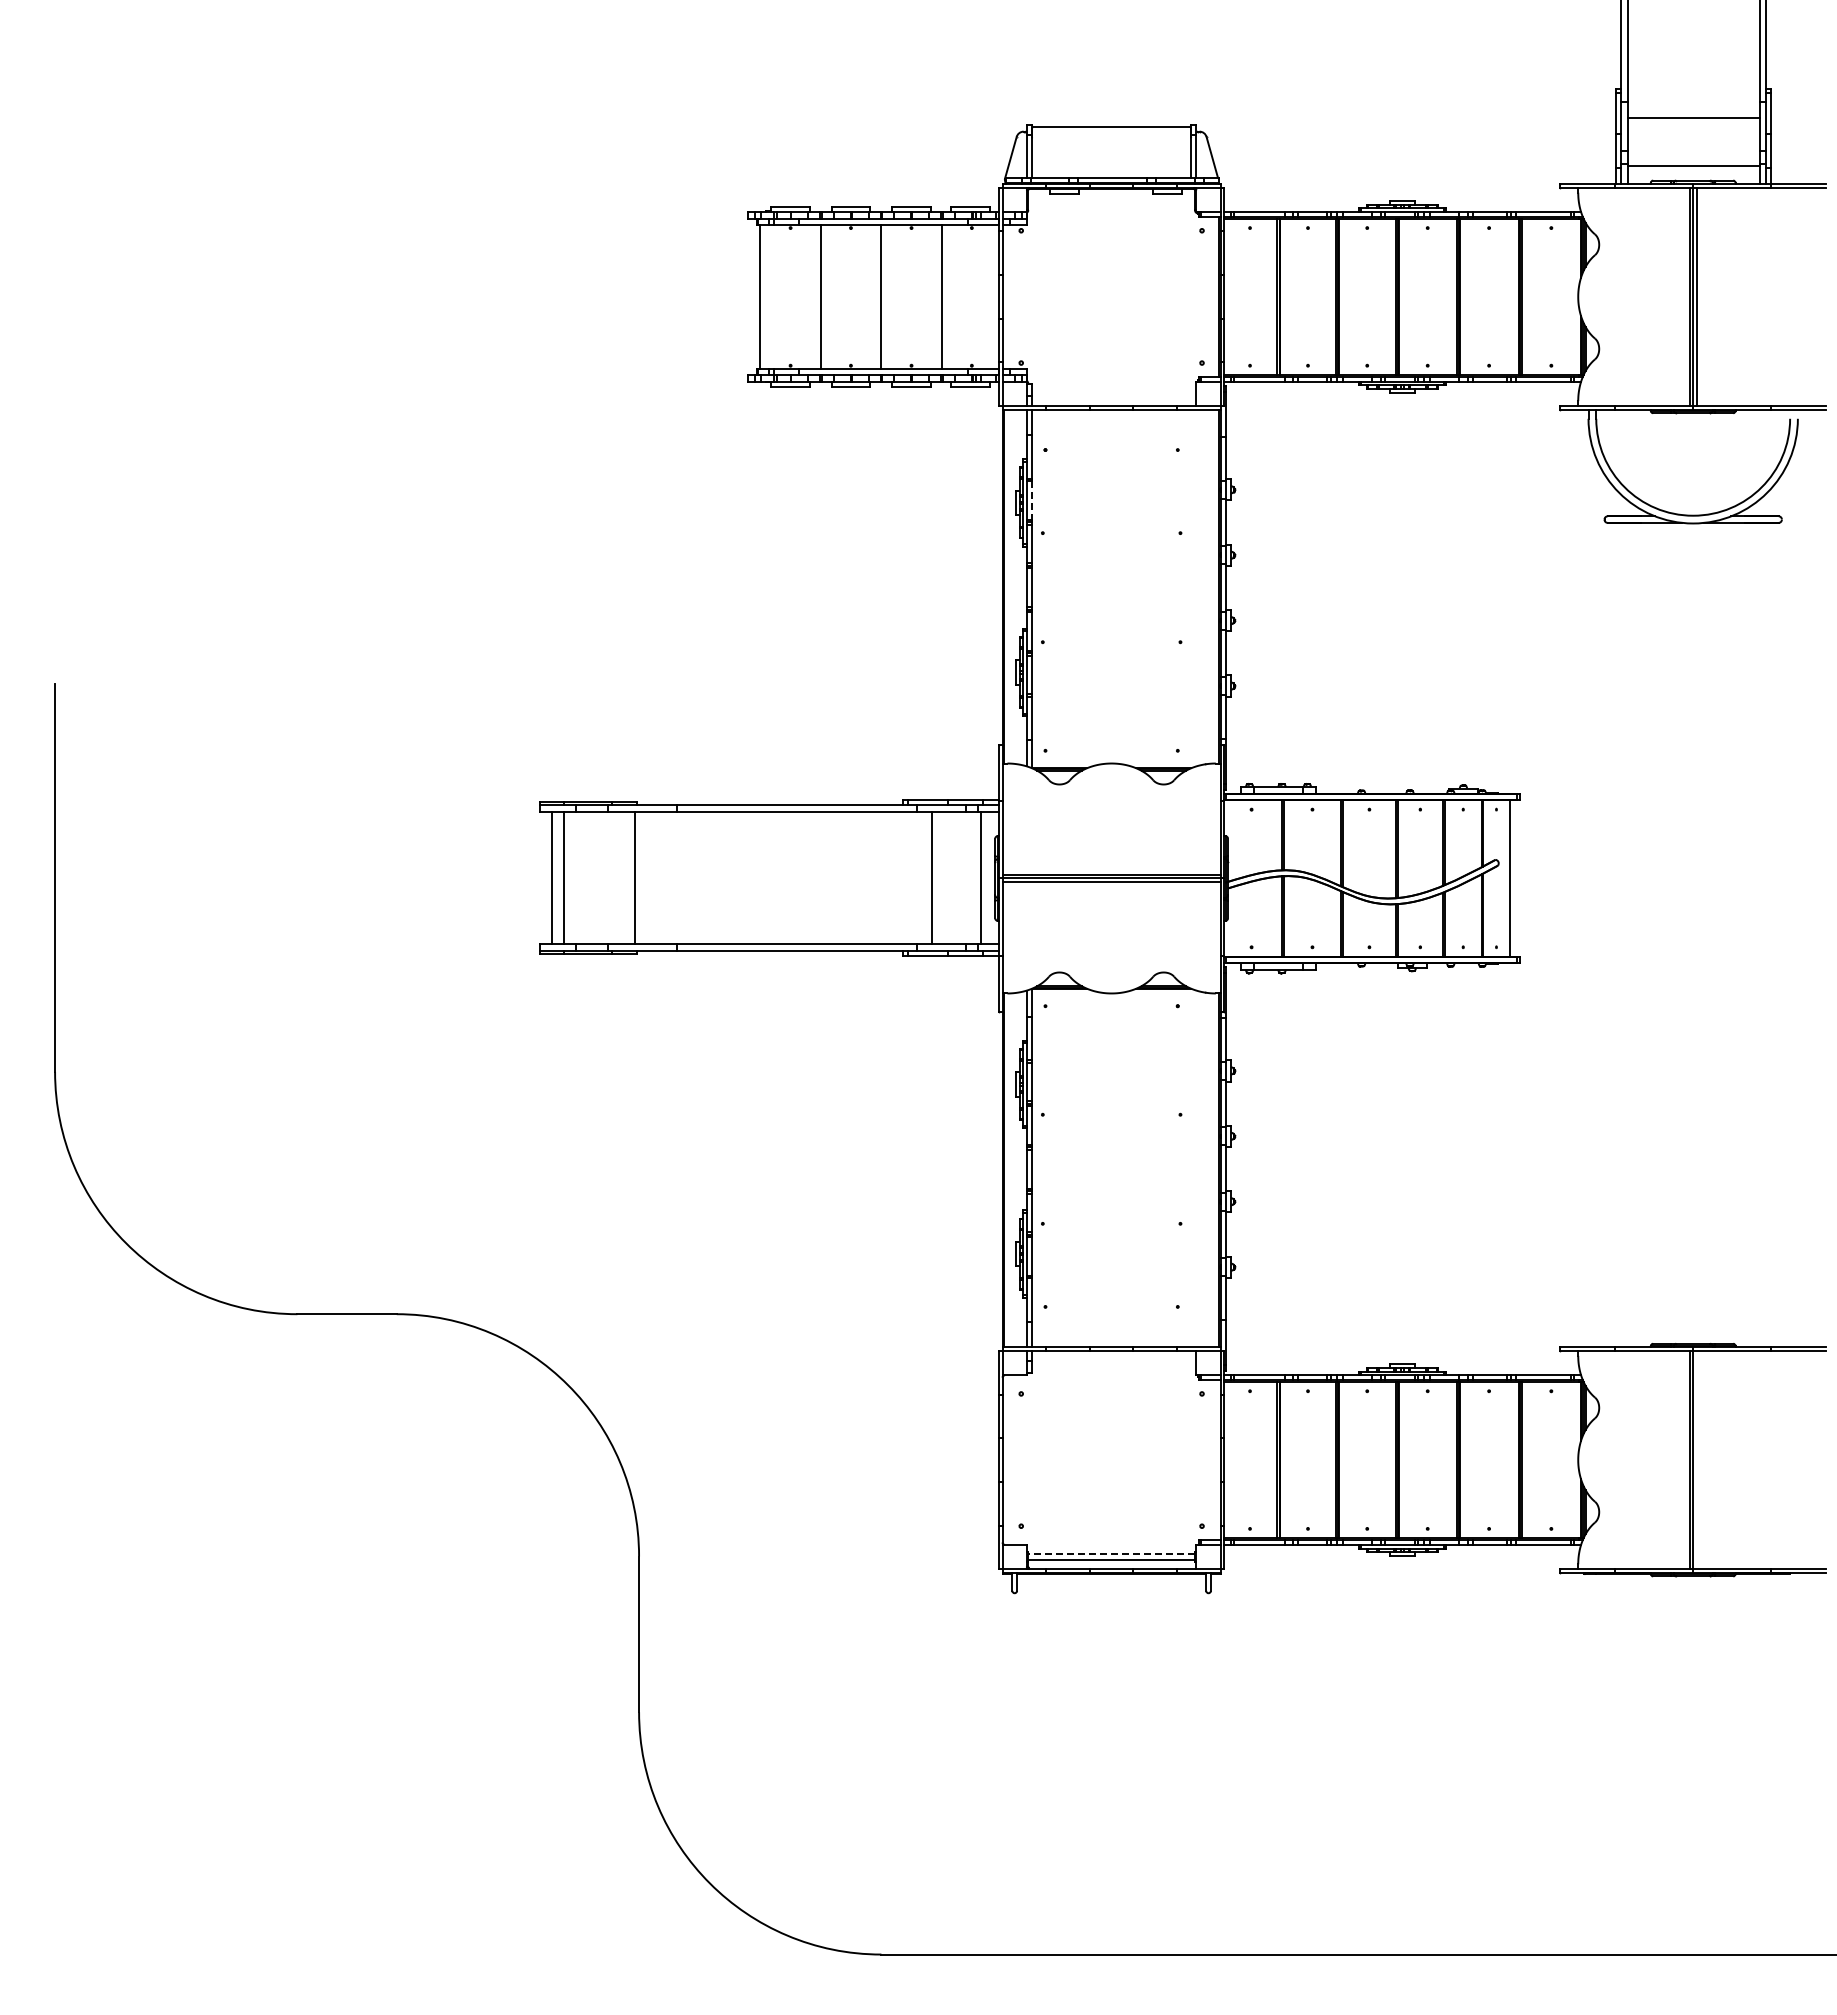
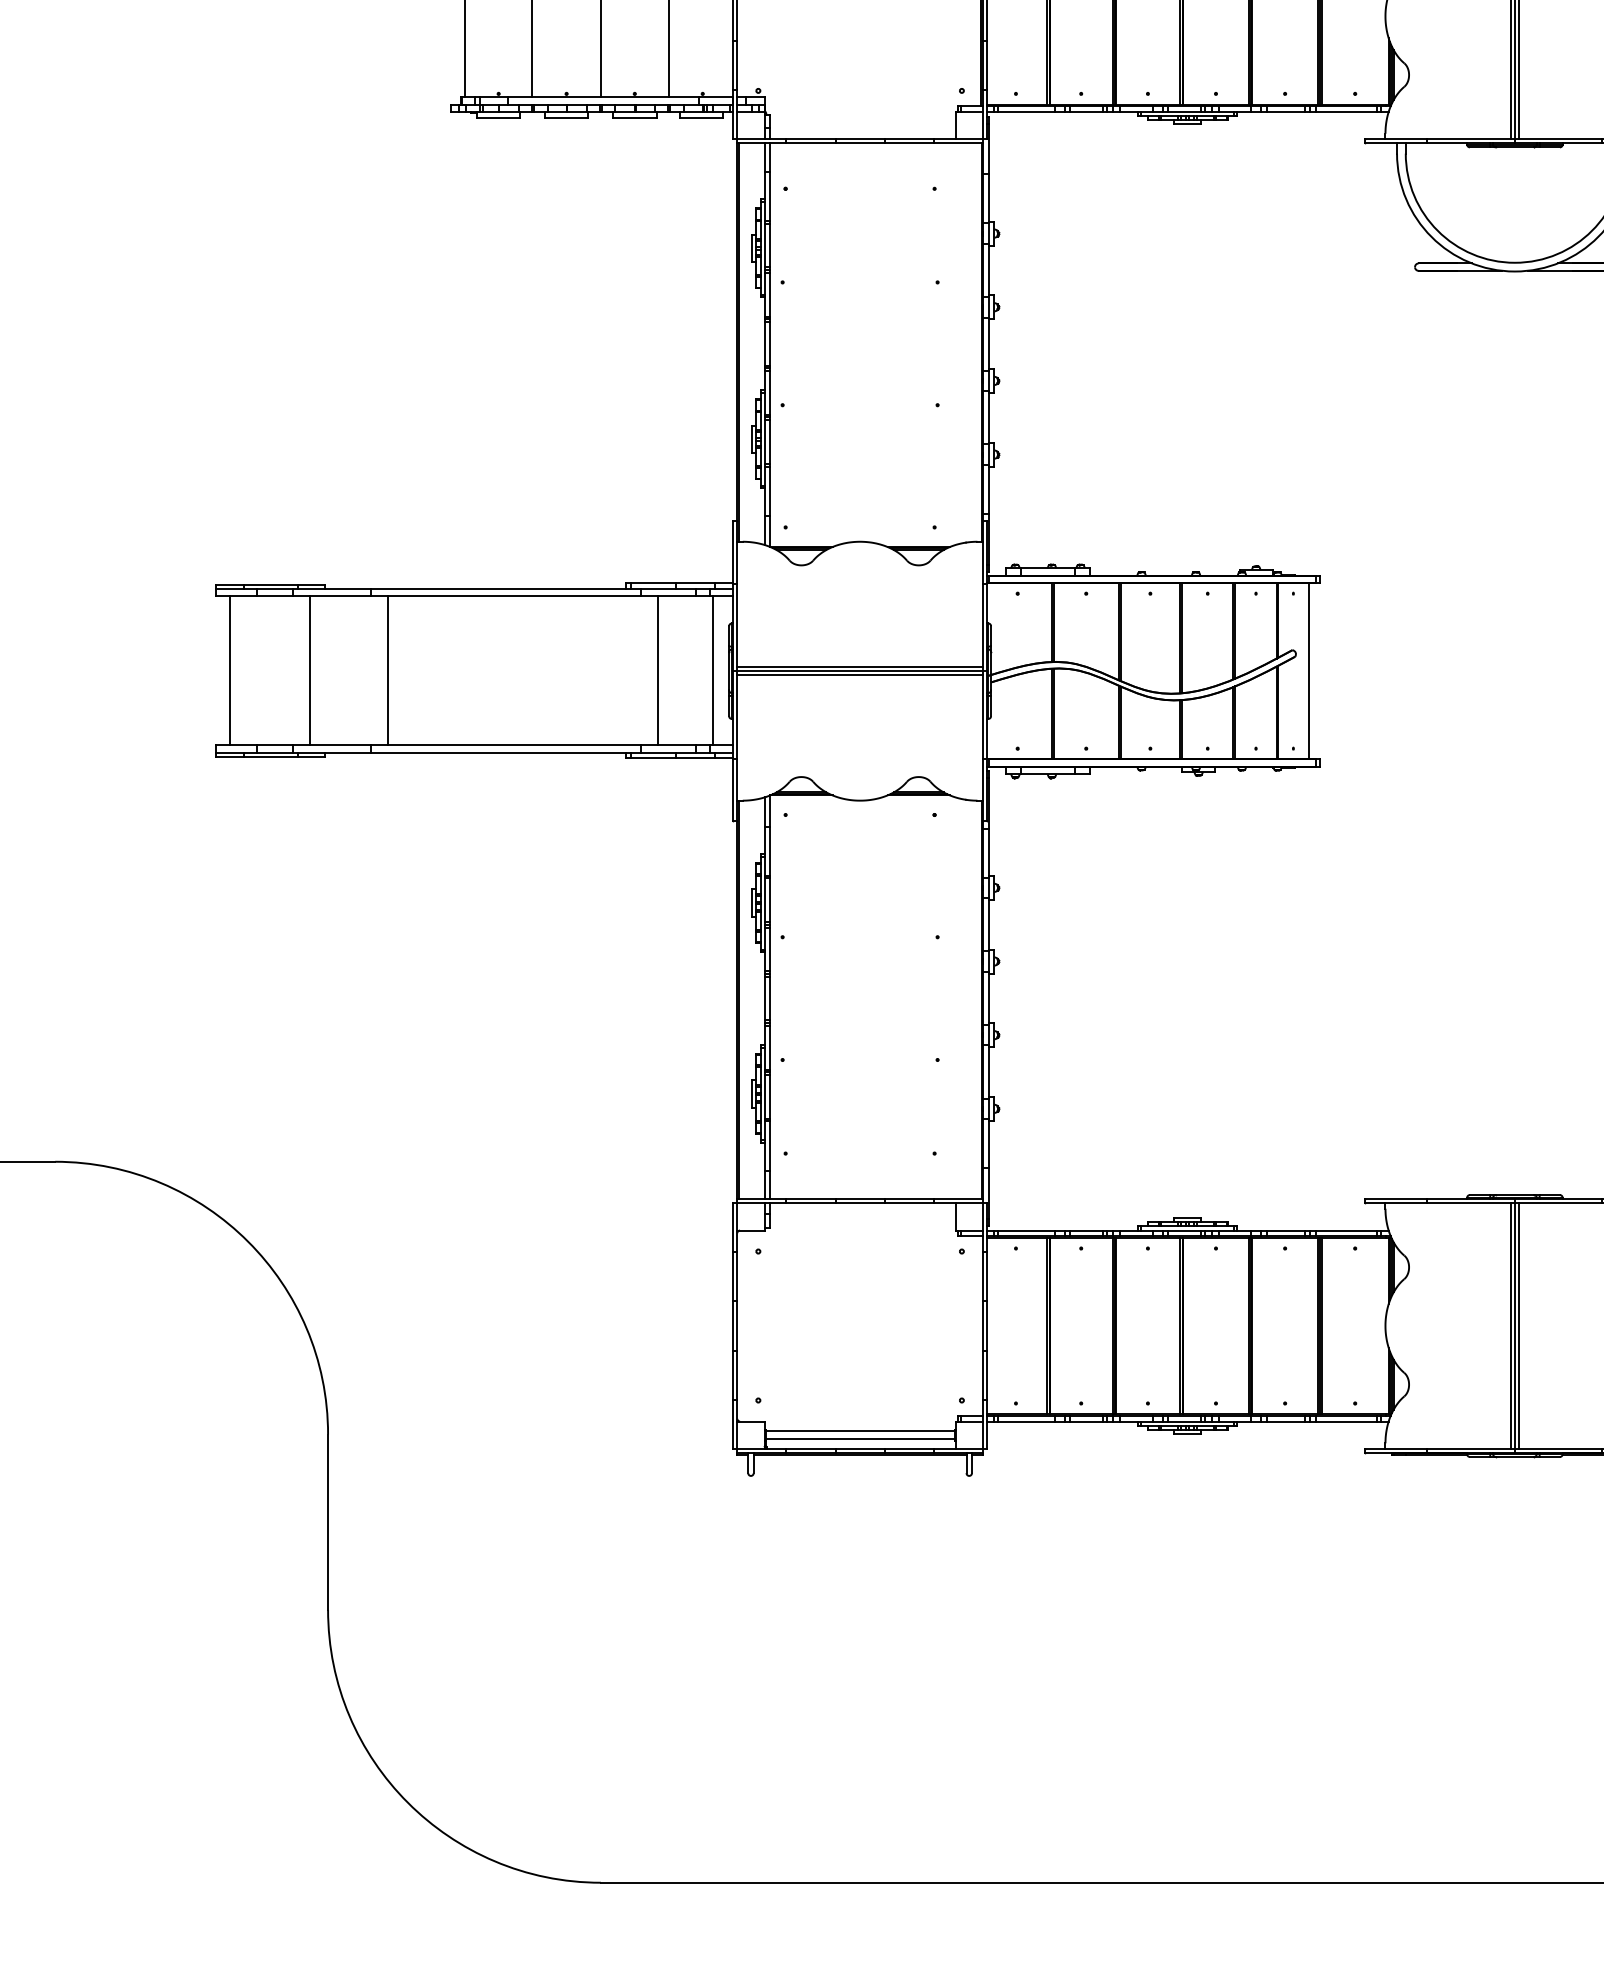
line: (1031, 500) -> (769, 245), dashed -> solid
line: (564, 877) -> (310, 670), moved
line: (634, 877) -> (388, 670), moved
line: (1696, 1460) -> (1518, 1326), added
line: (1111, 1553) -> (859, 1431), dashed -> solid

